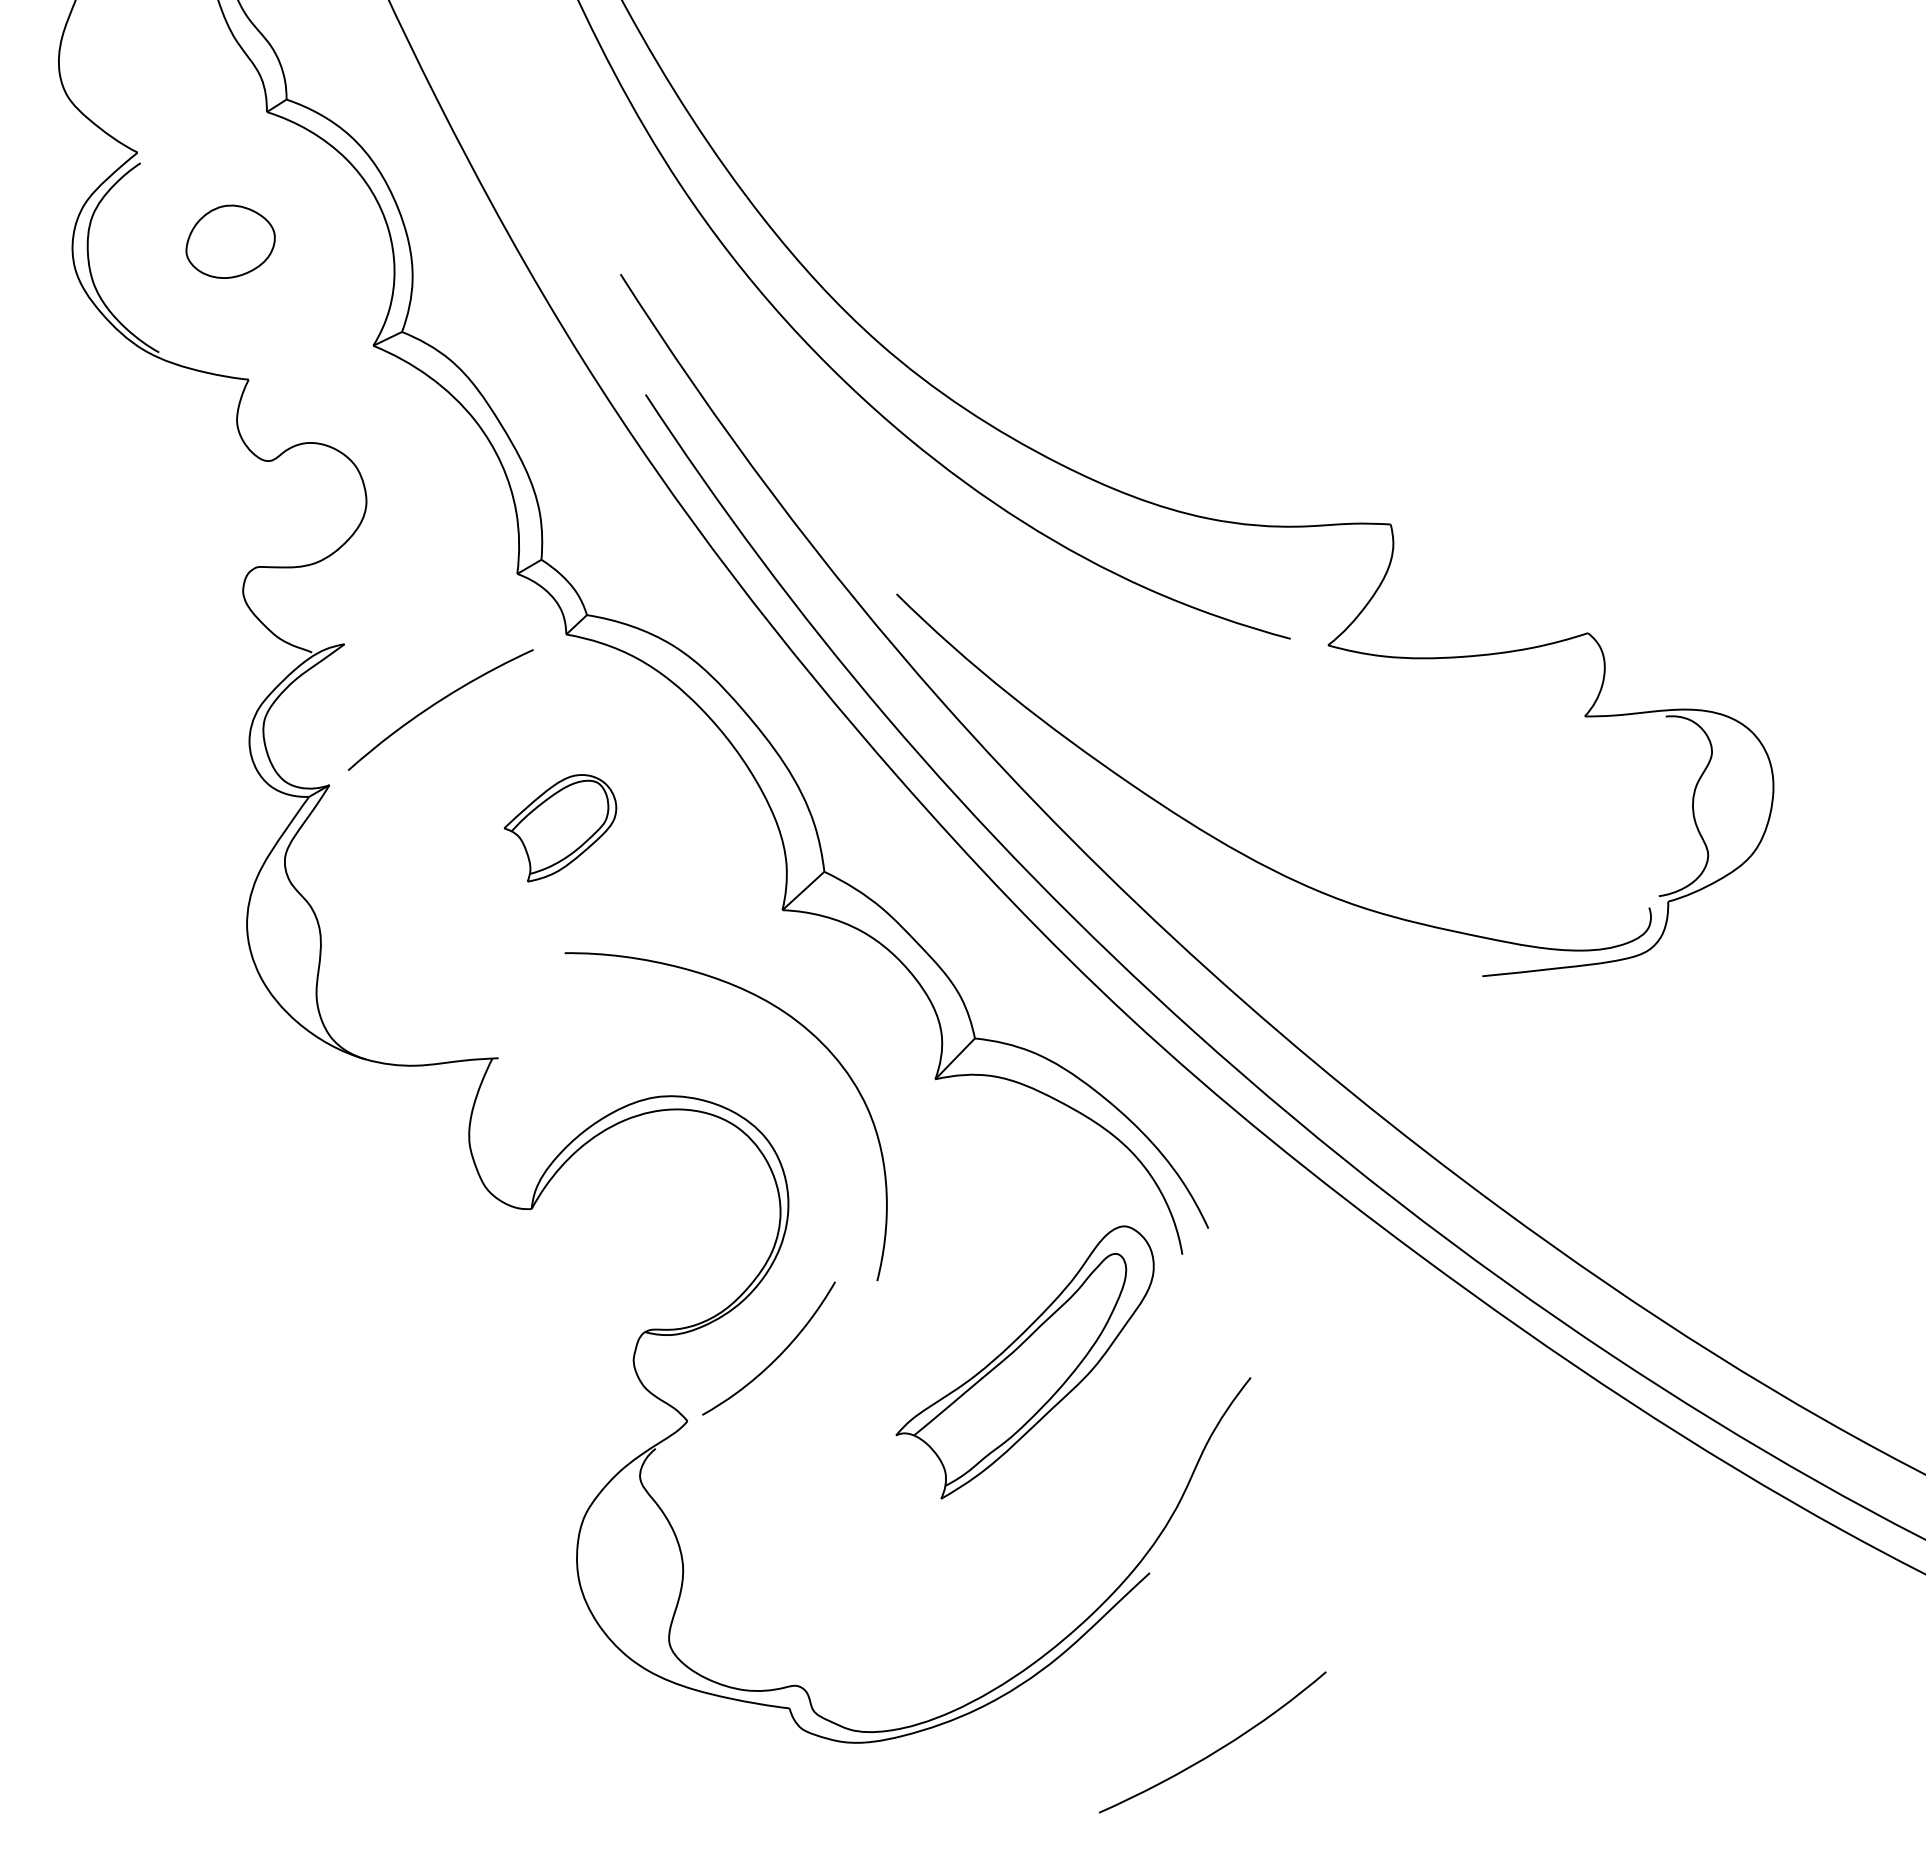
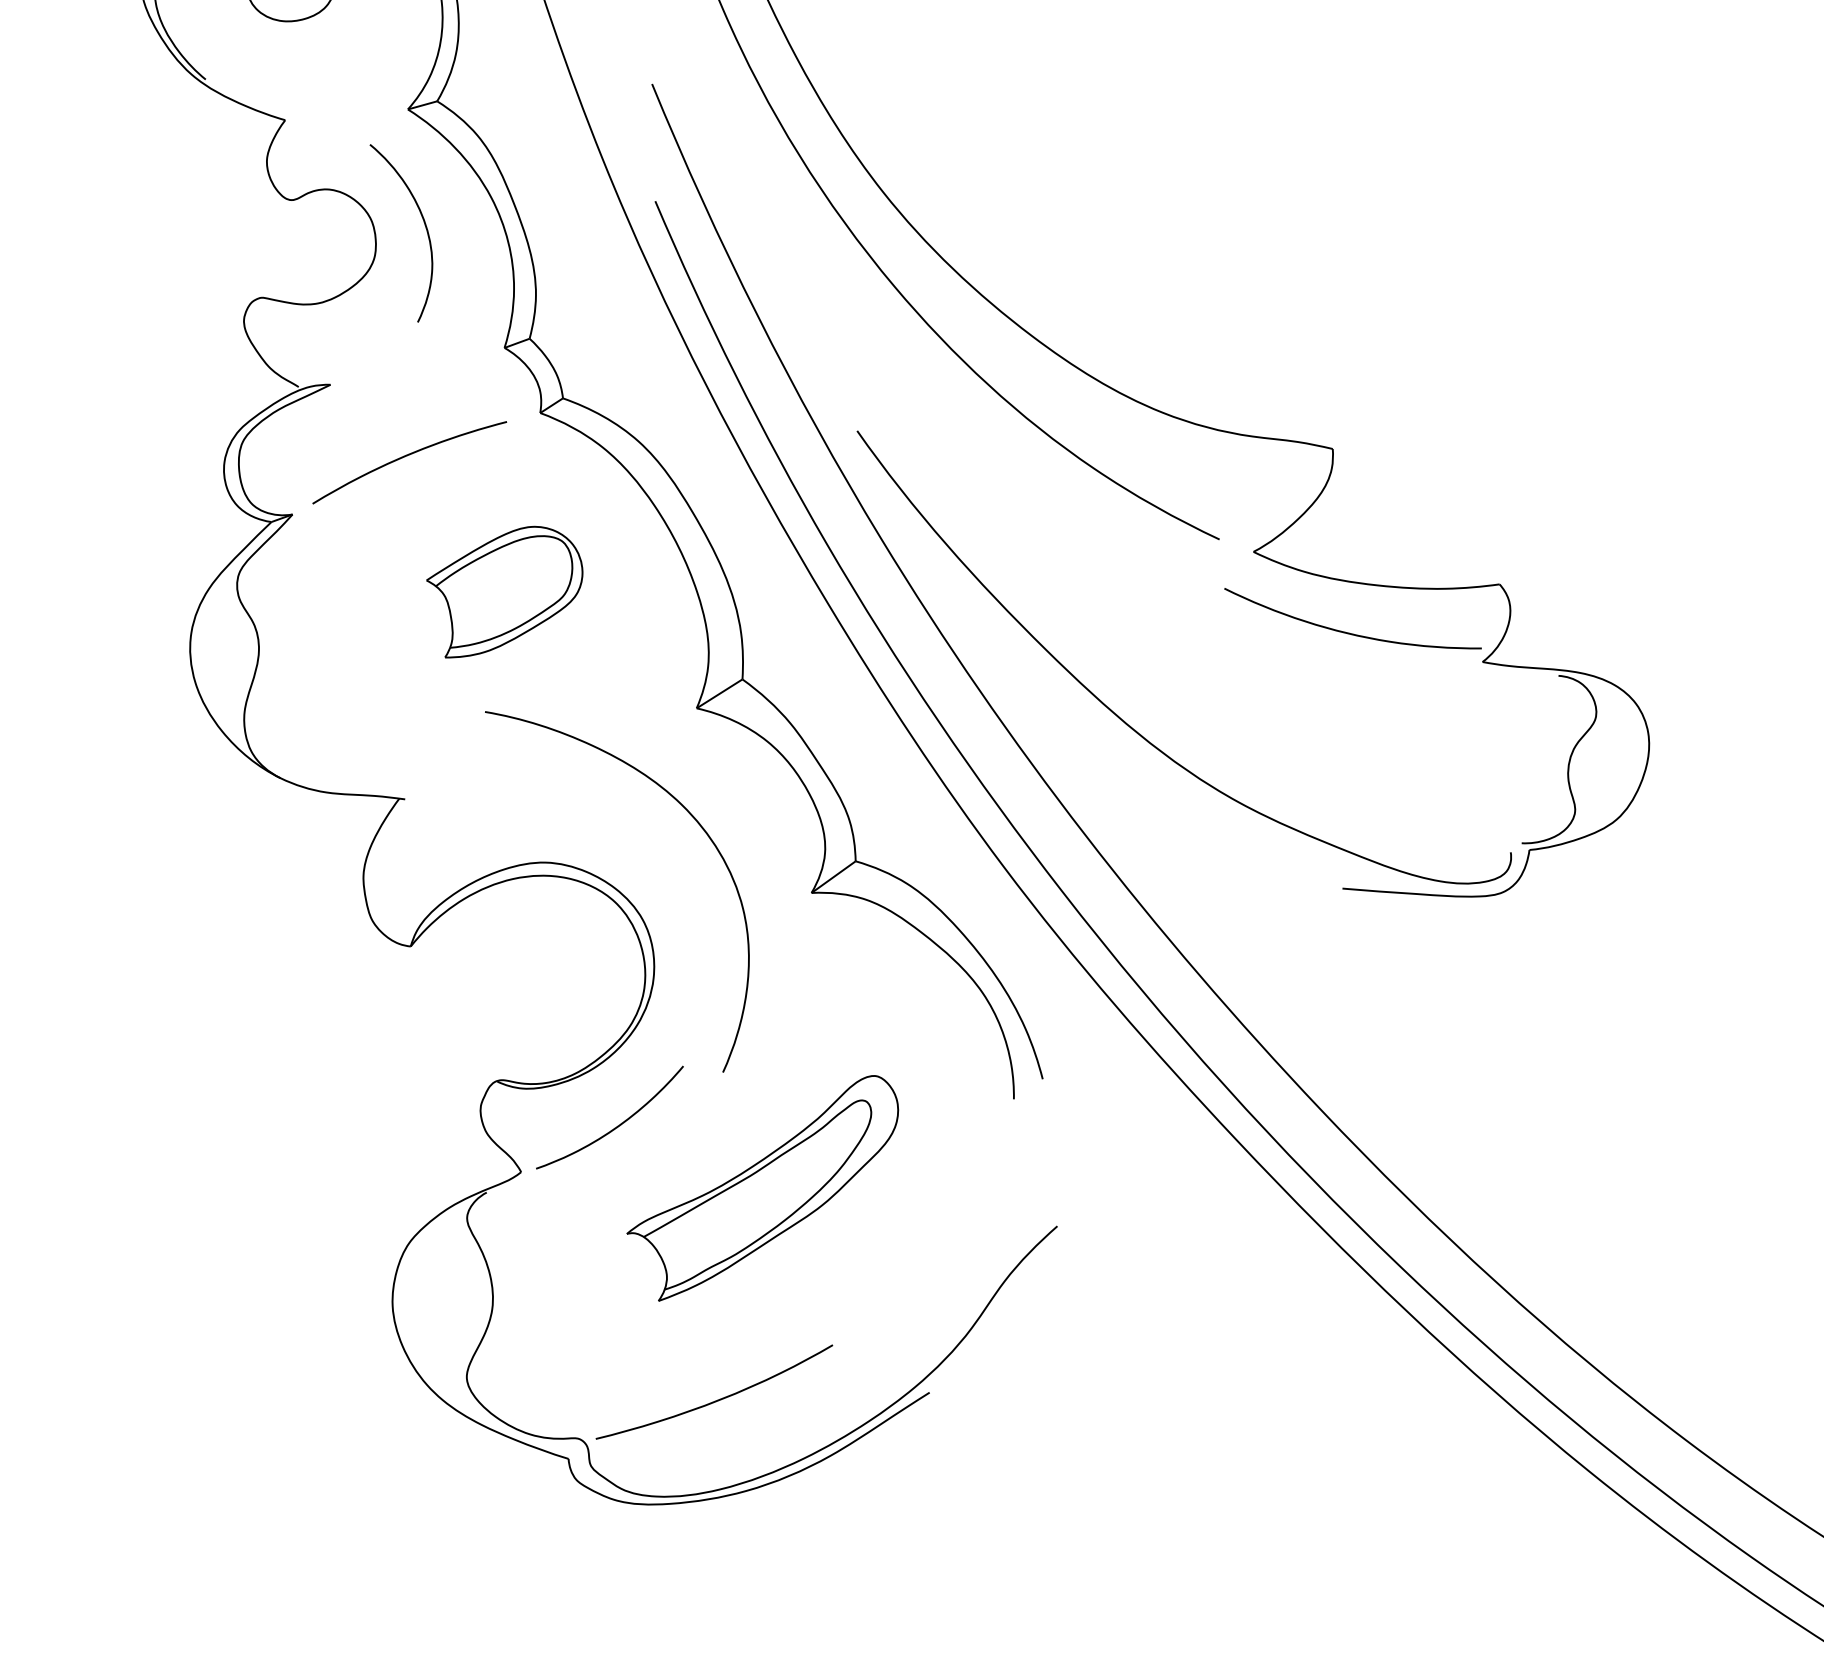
curve: (411, 461) -> (424, 224), added
curve: (1439, 710) -> (1347, 631), added
part: (560, 828) -> (502, 594), size x1.43
part: (1024, 1362) -> (759, 1187), moved
curve: (1215, 1750) -> (715, 1400), moved

